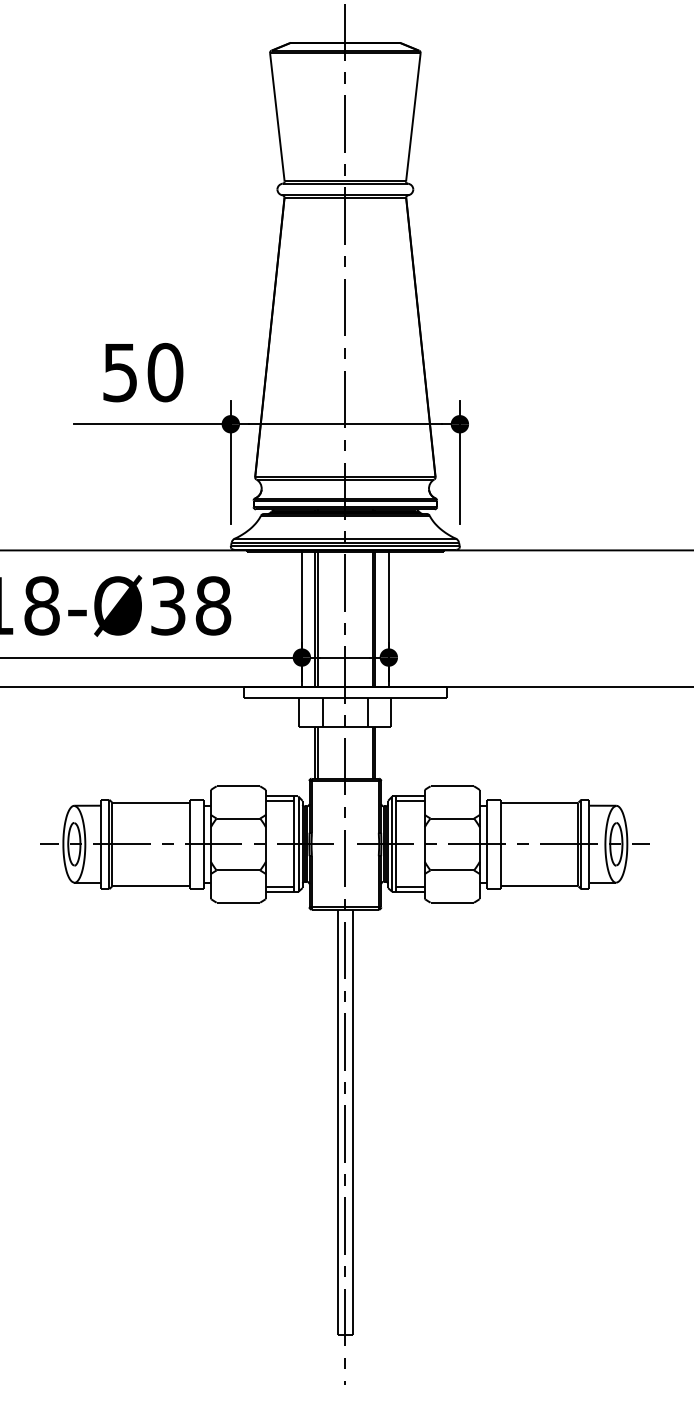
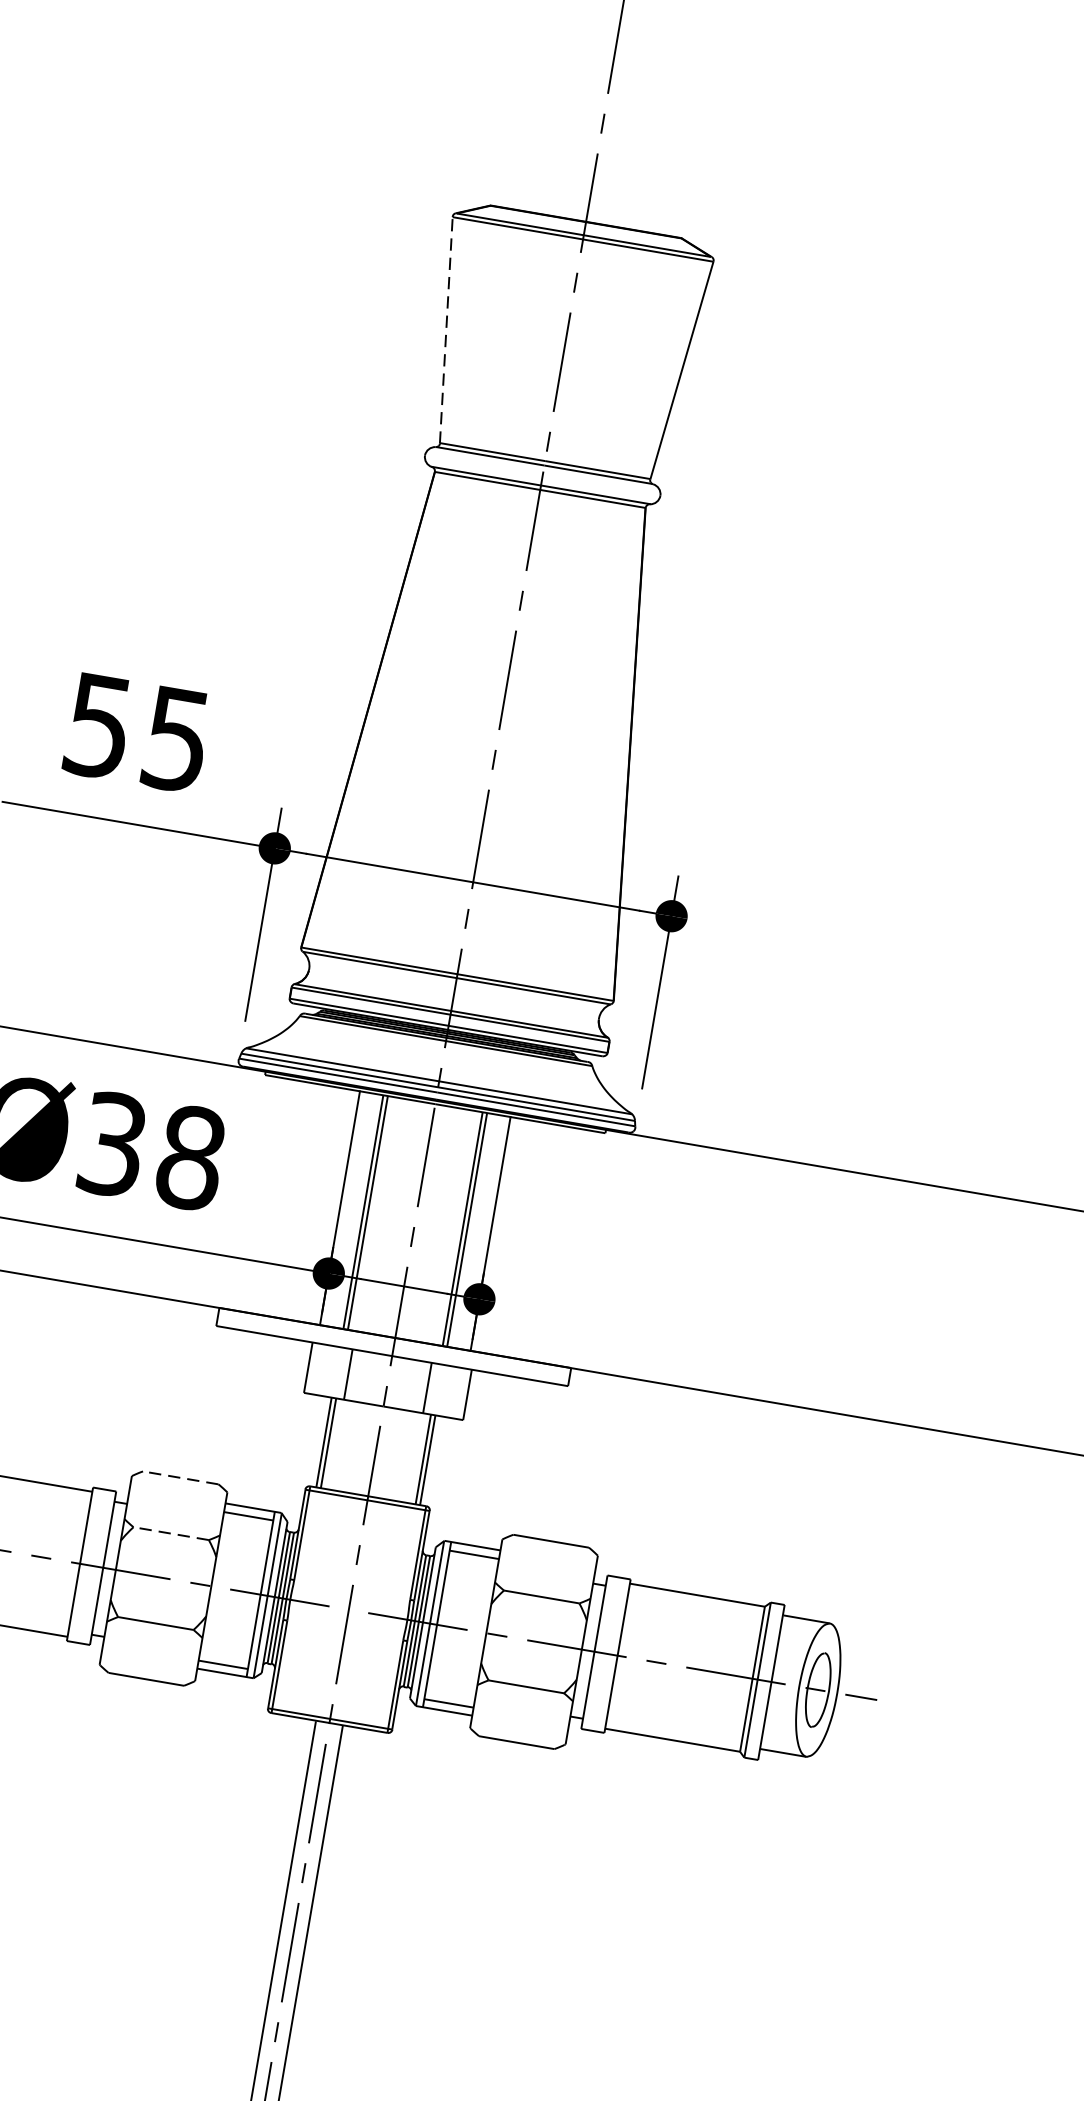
line: (277, 117) -> (446, 330), solid -> dashed
text: (165, 372) -> (176, 739), 50 -> 55
line: (238, 786) -> (180, 1478), solid -> dashed
line: (238, 818) -> (171, 1533), solid -> dashed

